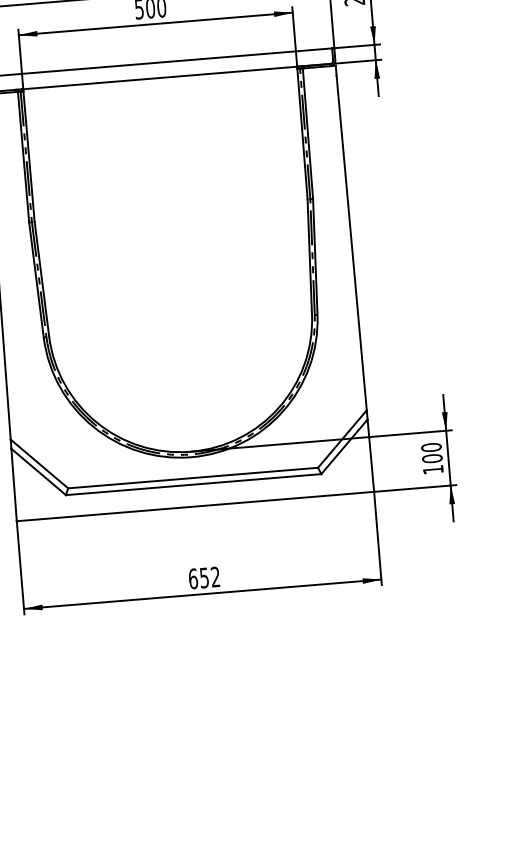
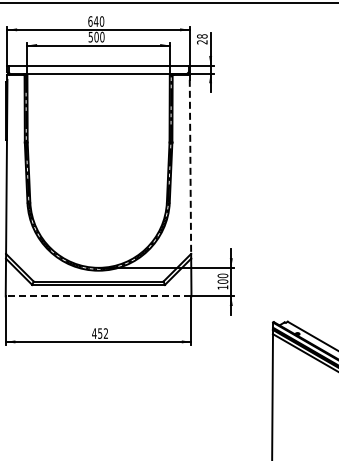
line: (351, 244) -> (190, 167), solid -> dashed
line: (195, 506) -> (98, 296), solid -> dashed
text: (193, 578) -> (94, 333), 652 -> 452

